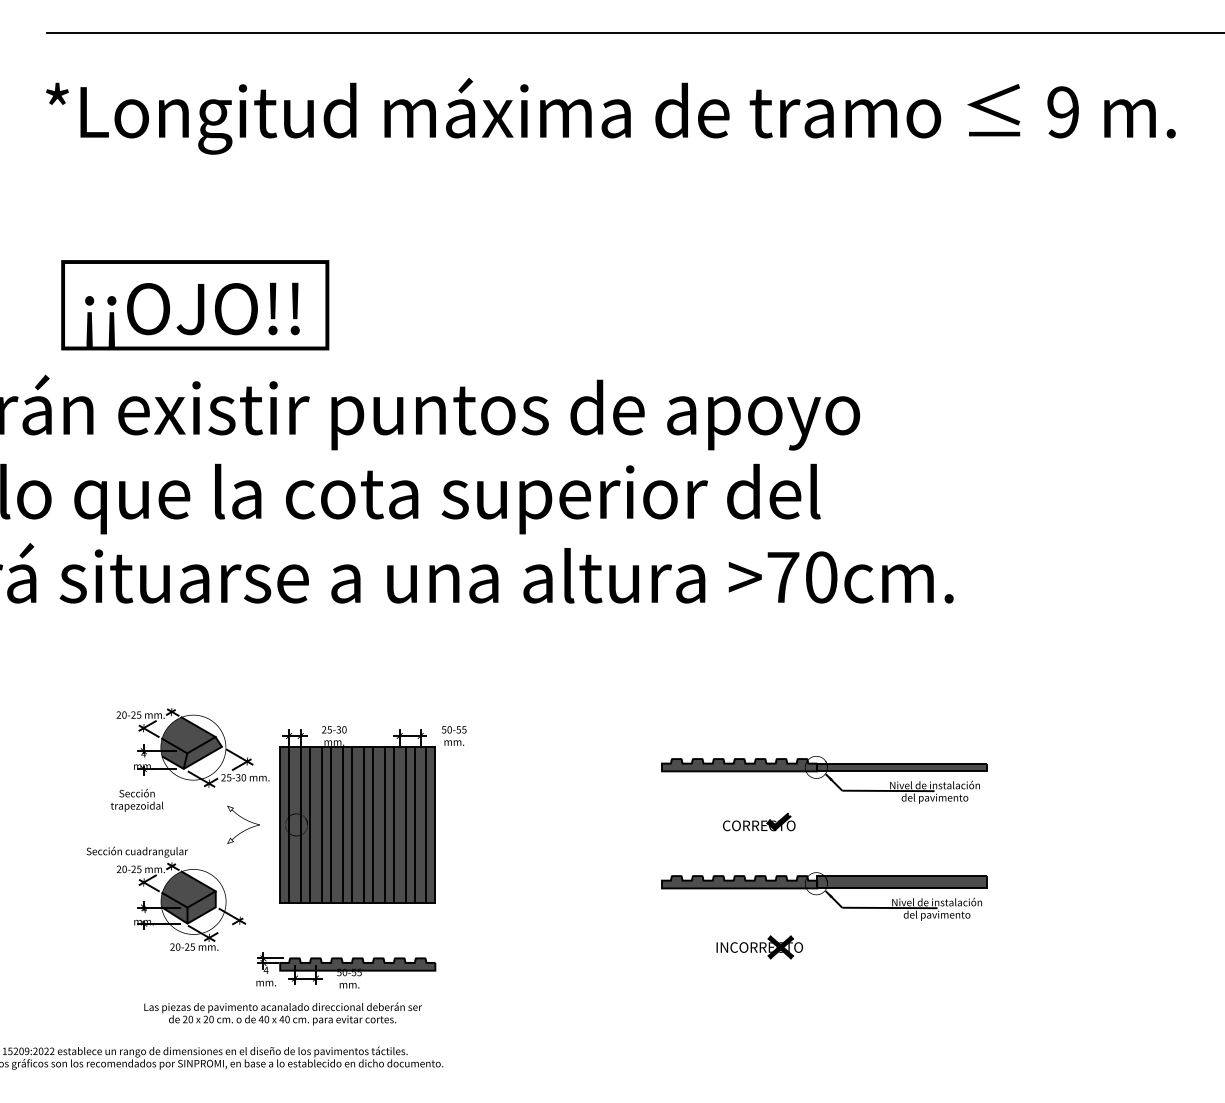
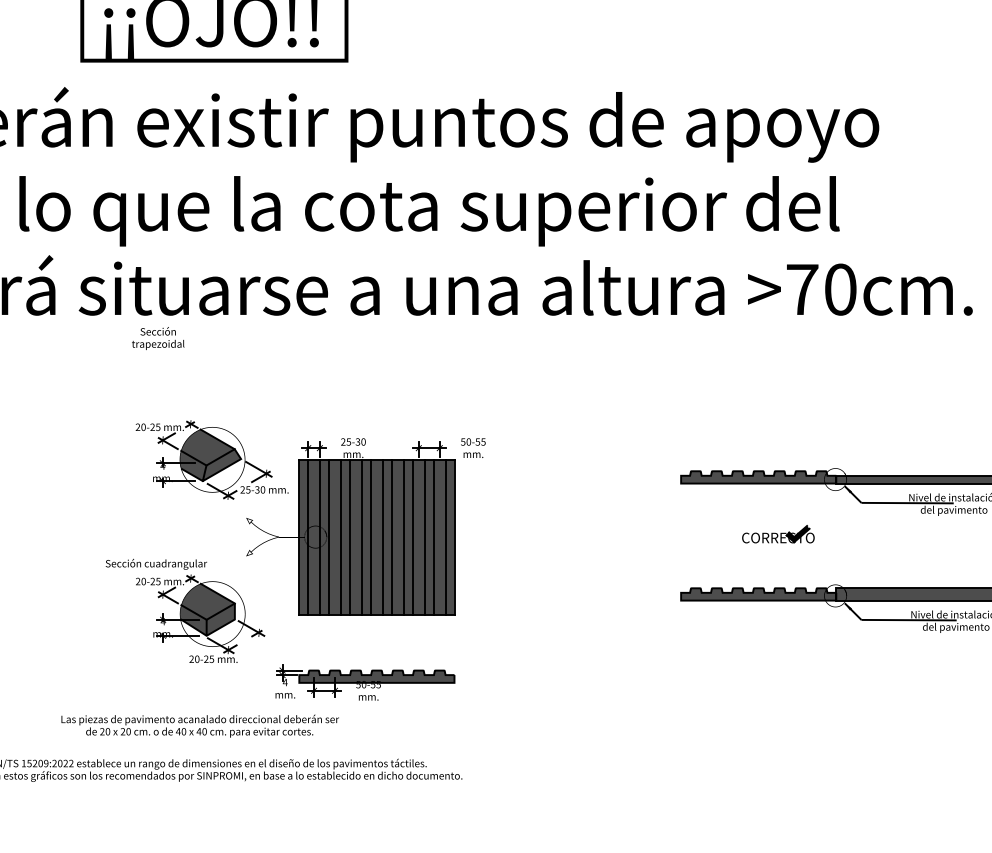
text: (136, 799) -> (157, 337), moved
part: (759, 947) -> (778, 659), removed
text: (282, 1013) -> (199, 725), moved

